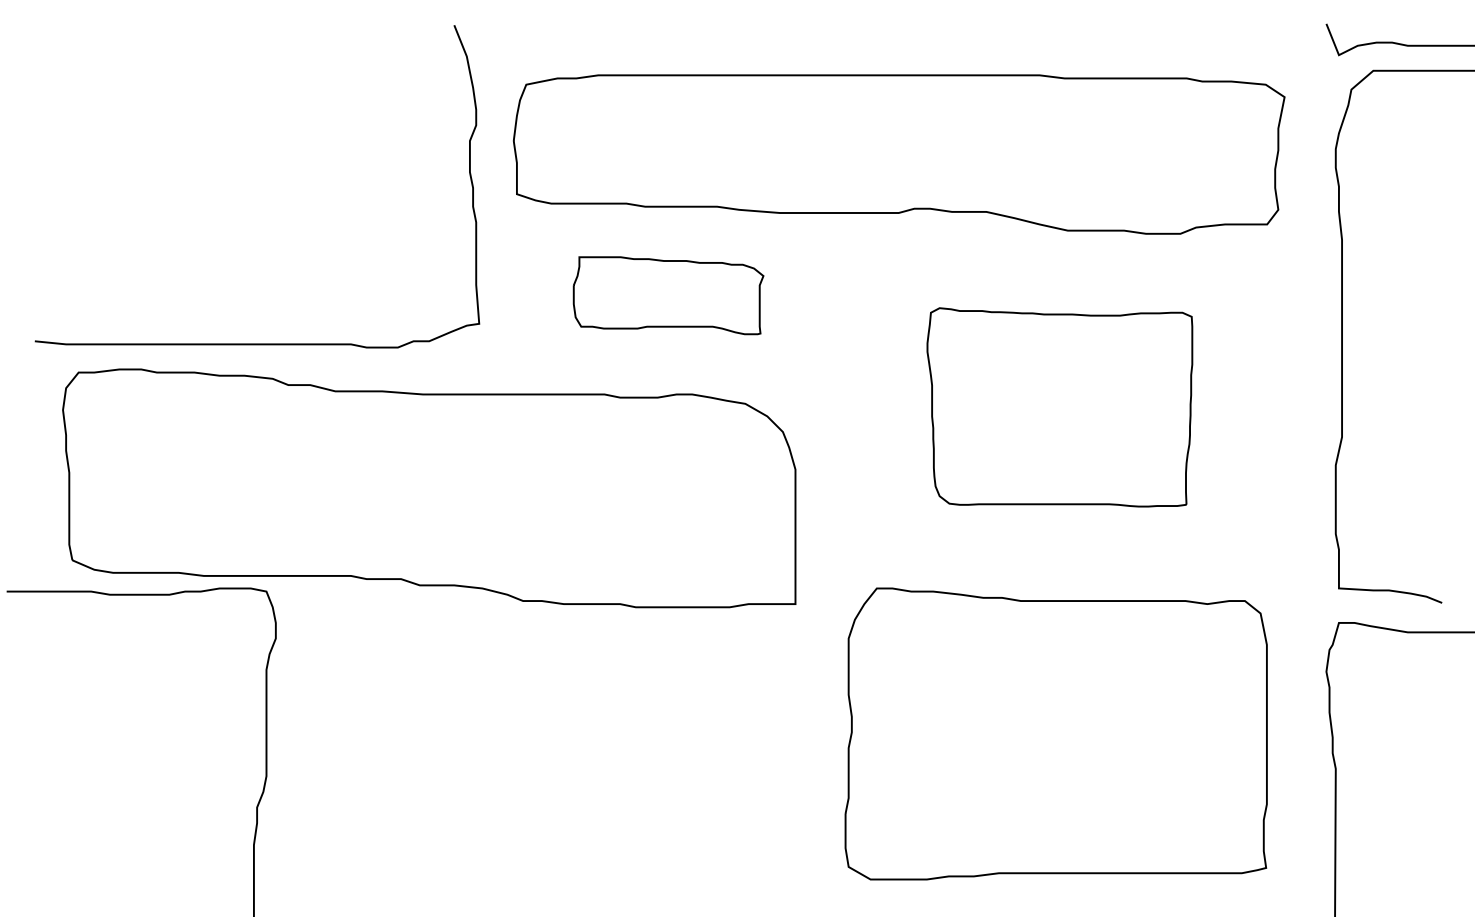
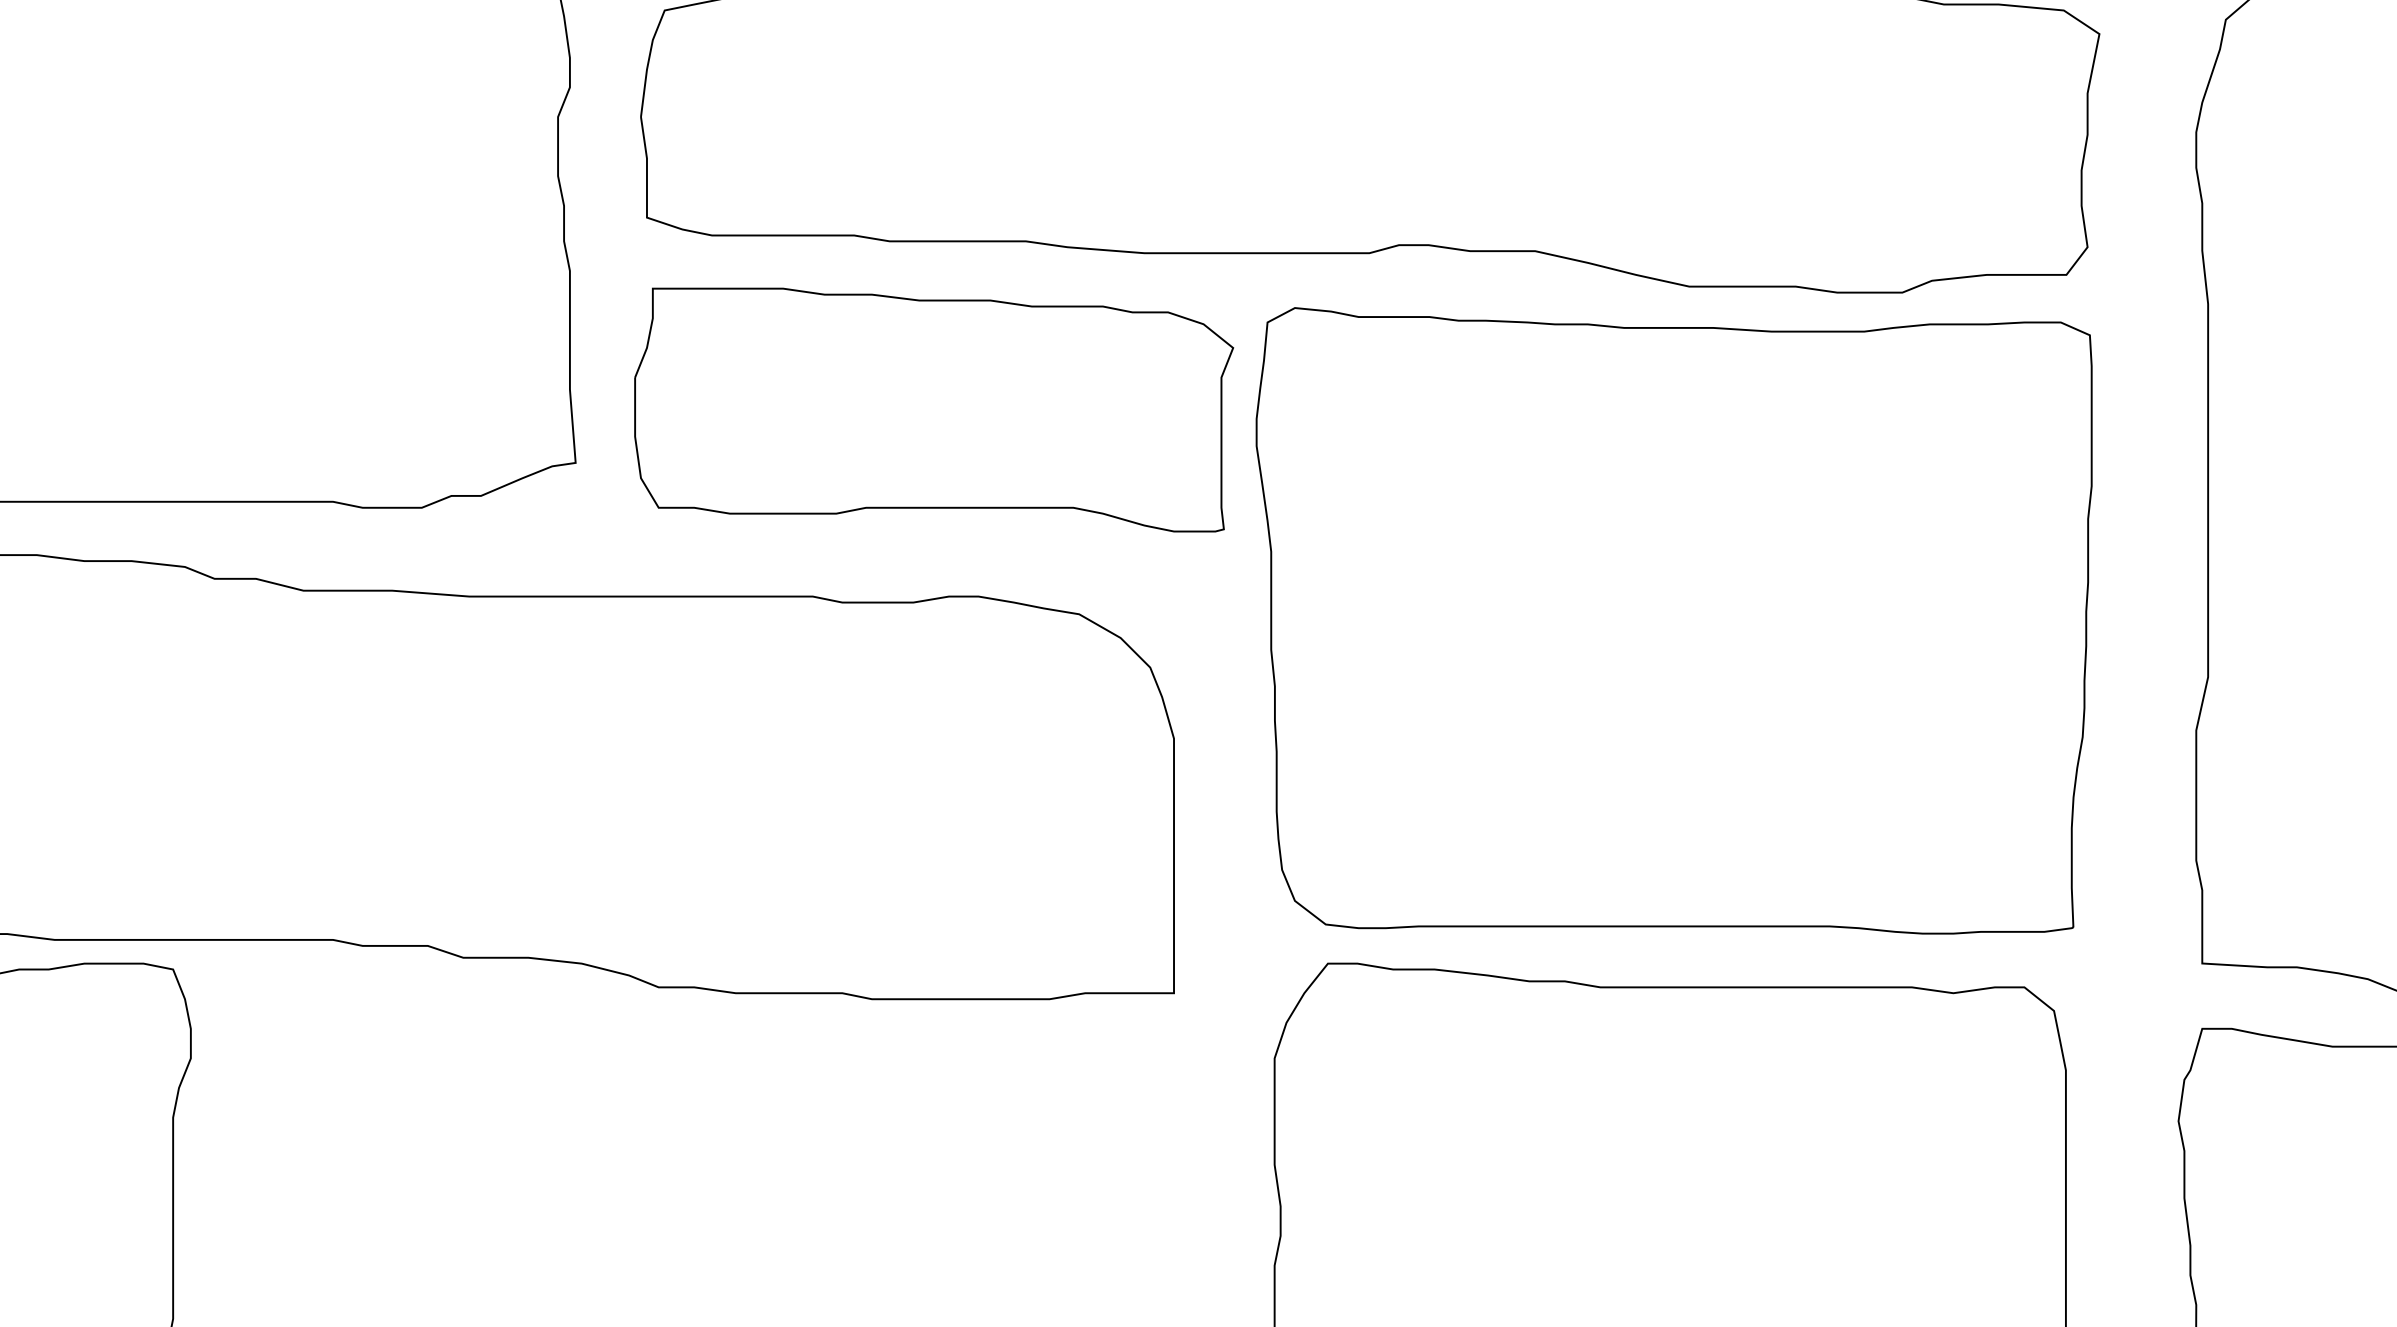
part: (668, 295) -> (933, 409), size x1.67
part: (1059, 407) -> (1673, 621), size x1.67

